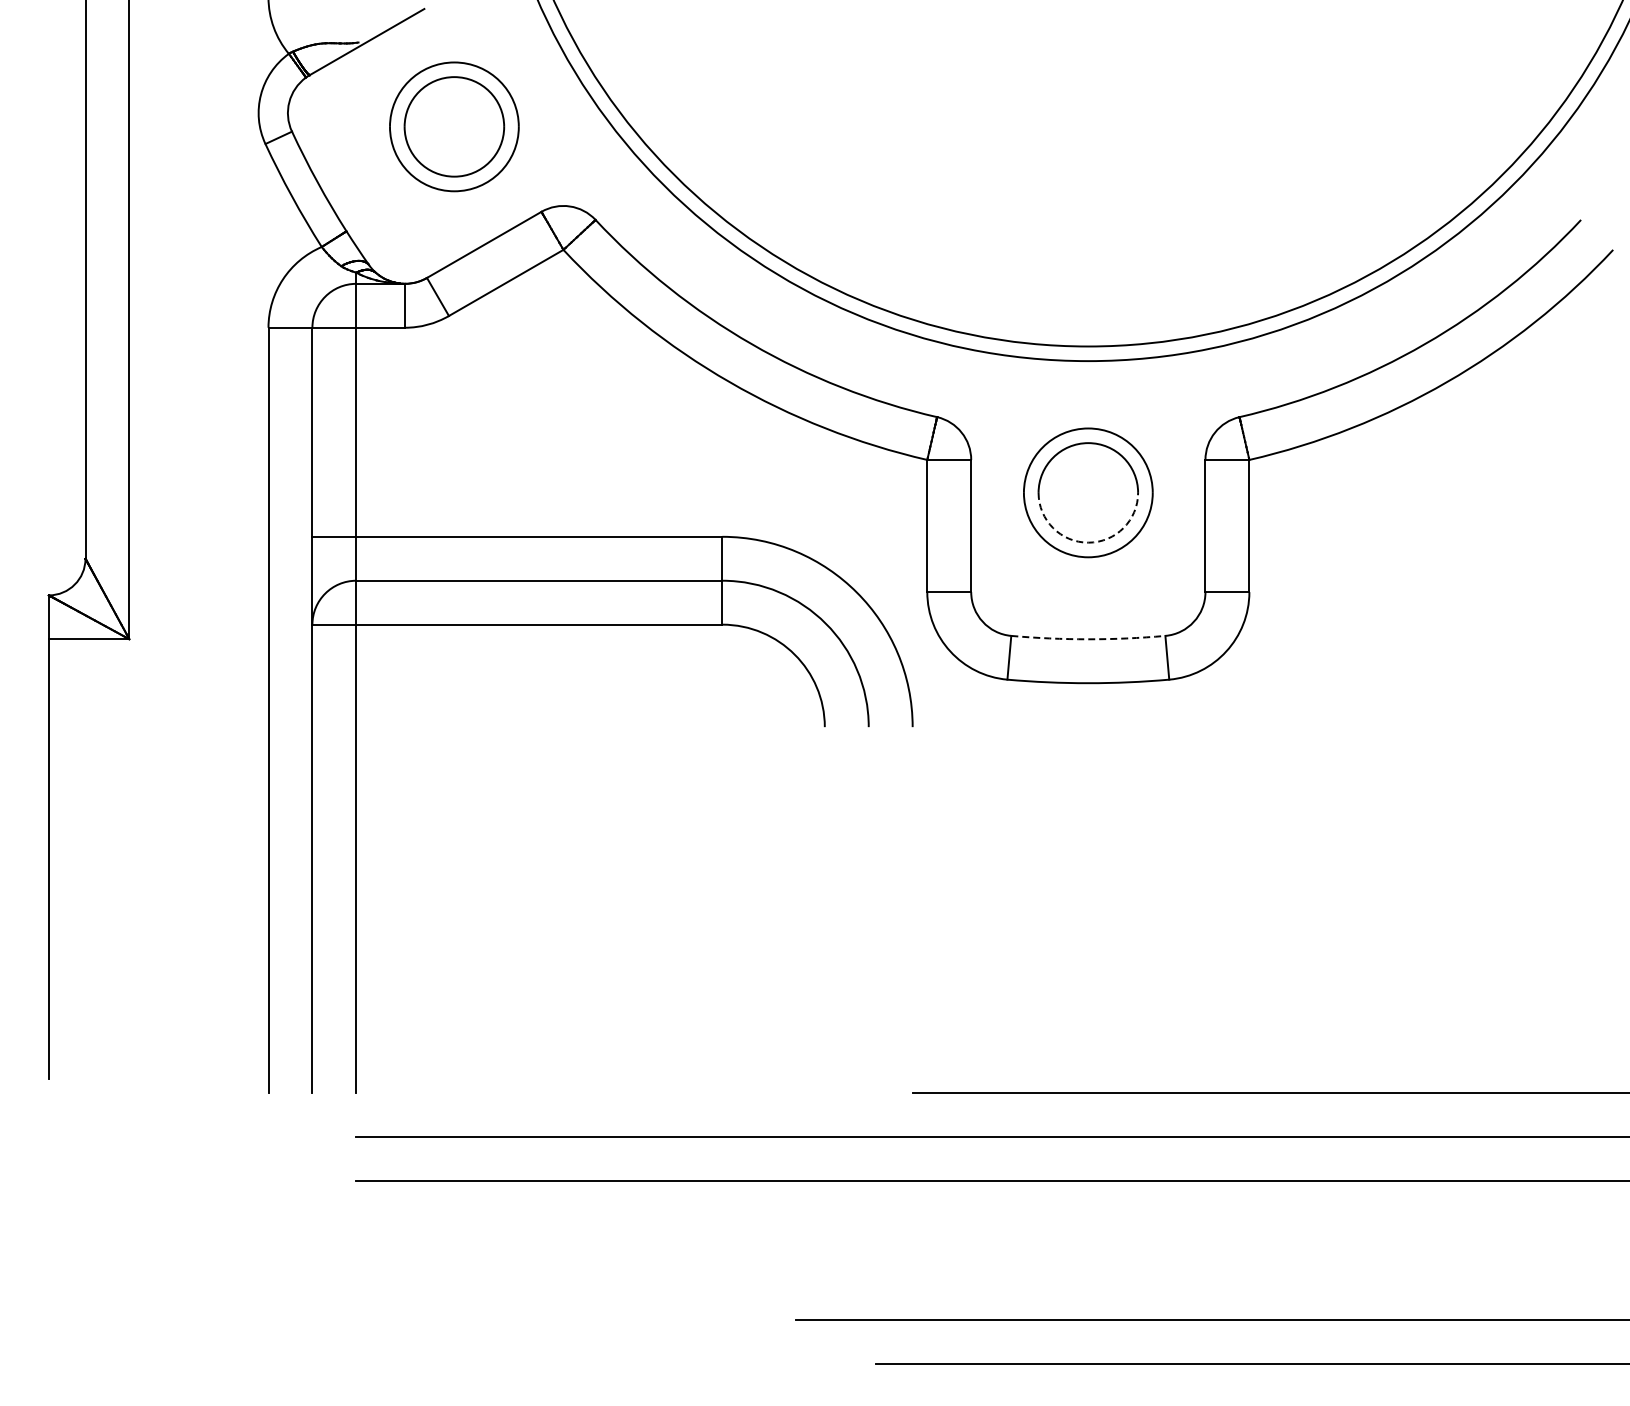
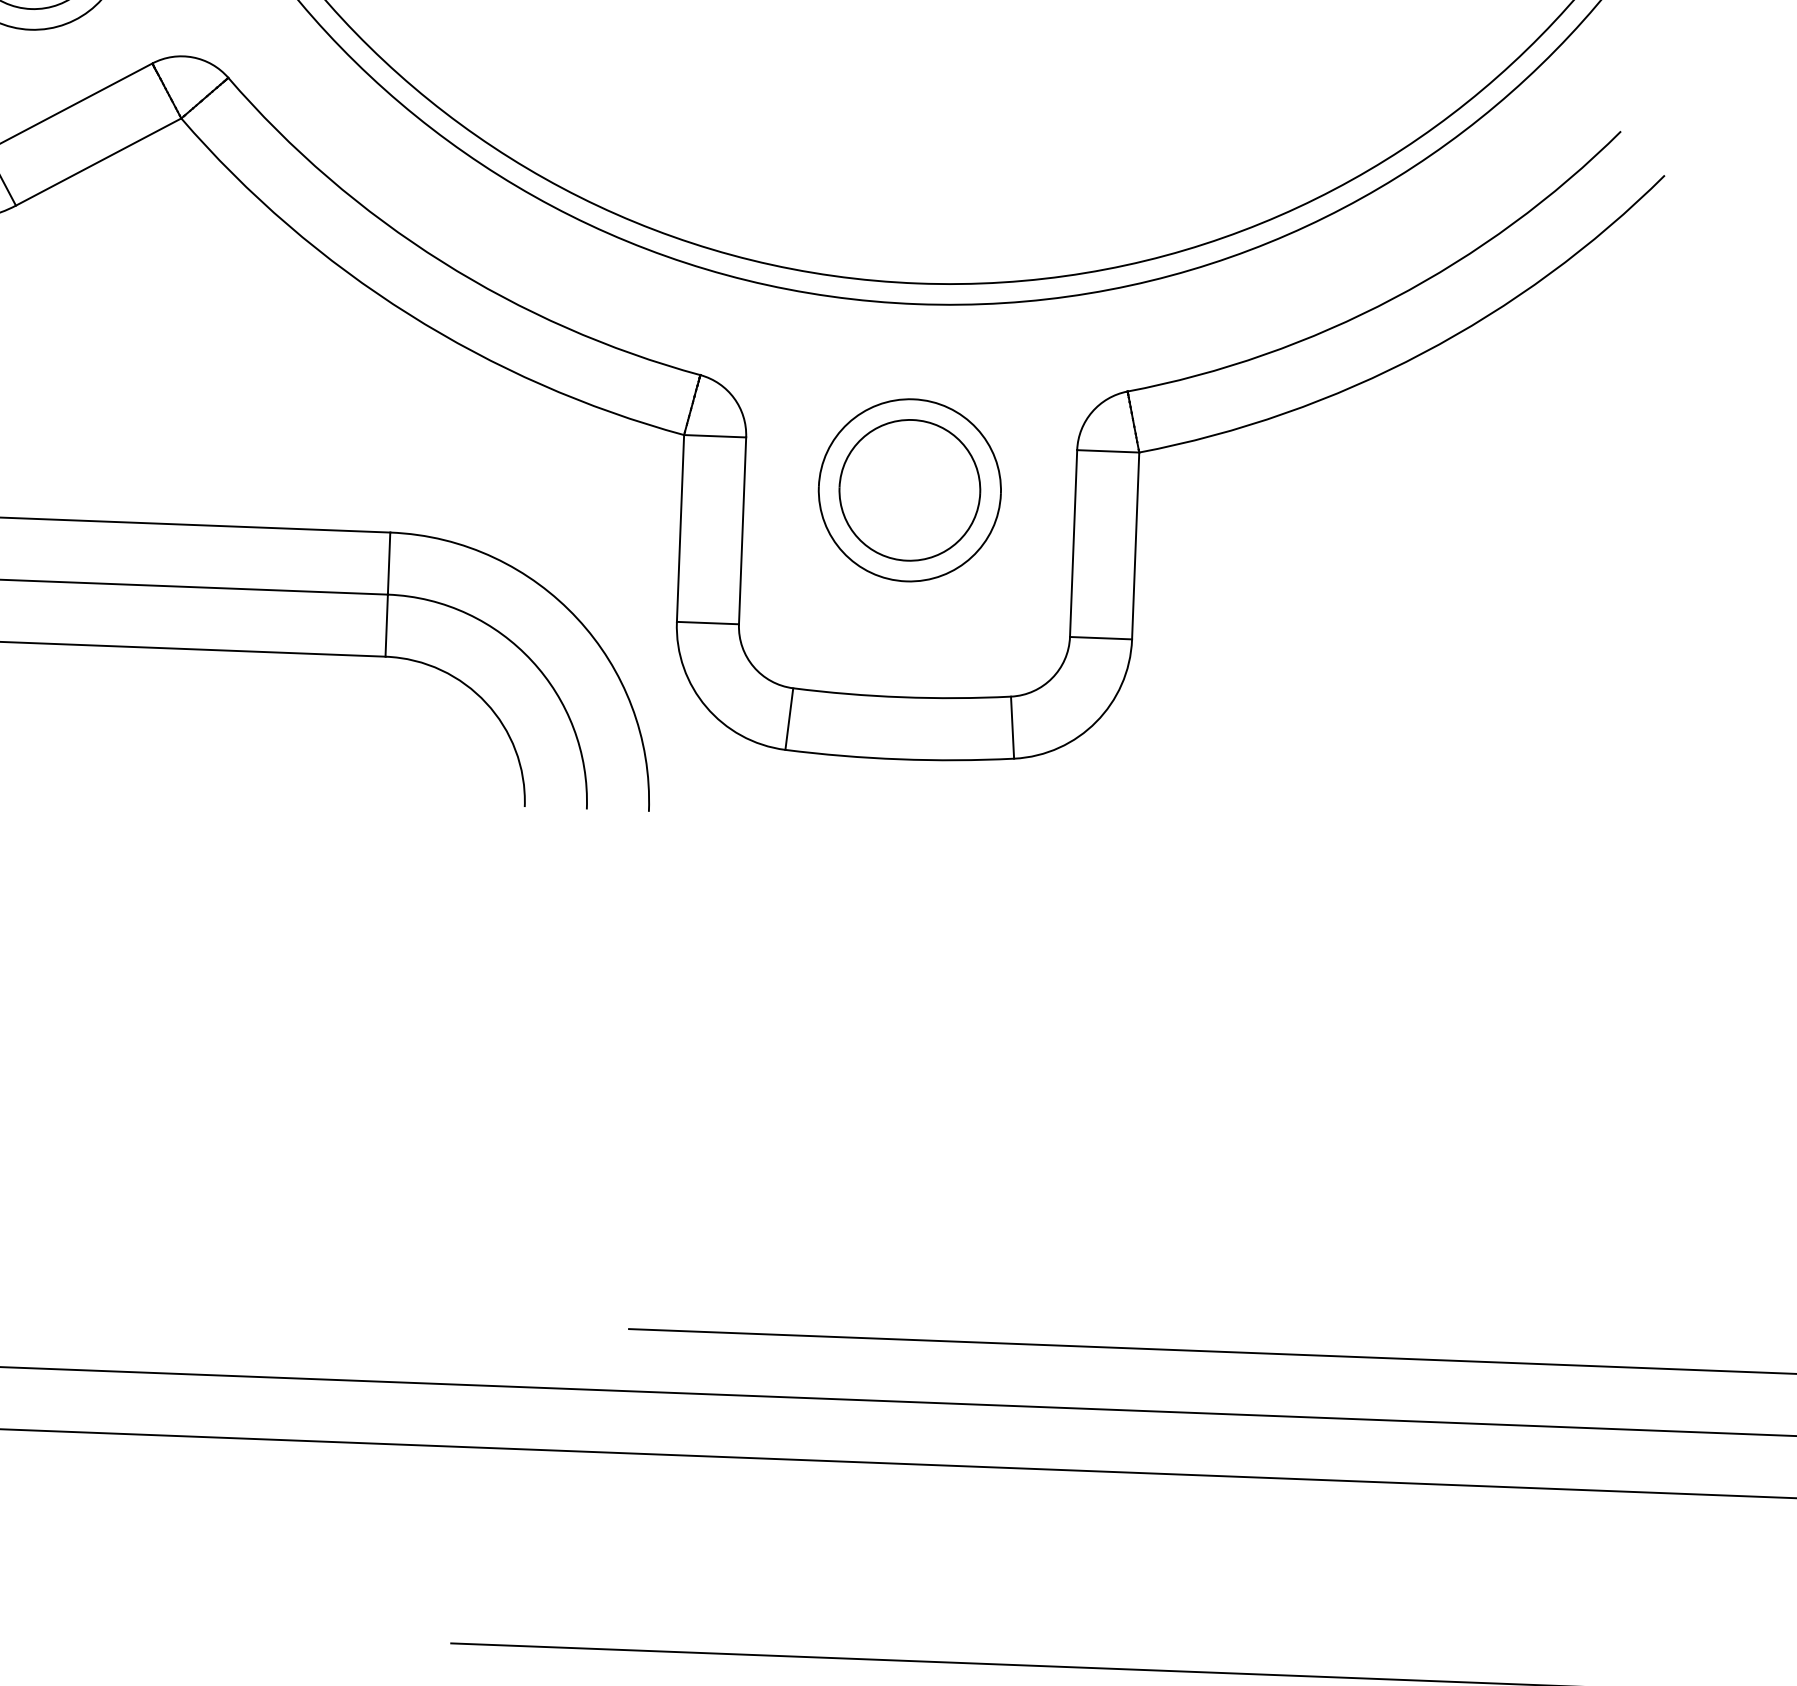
arc: (1088, 542) -> (907, 560), dashed -> solid
arc: (1088, 639) -> (902, 697), dashed -> solid

